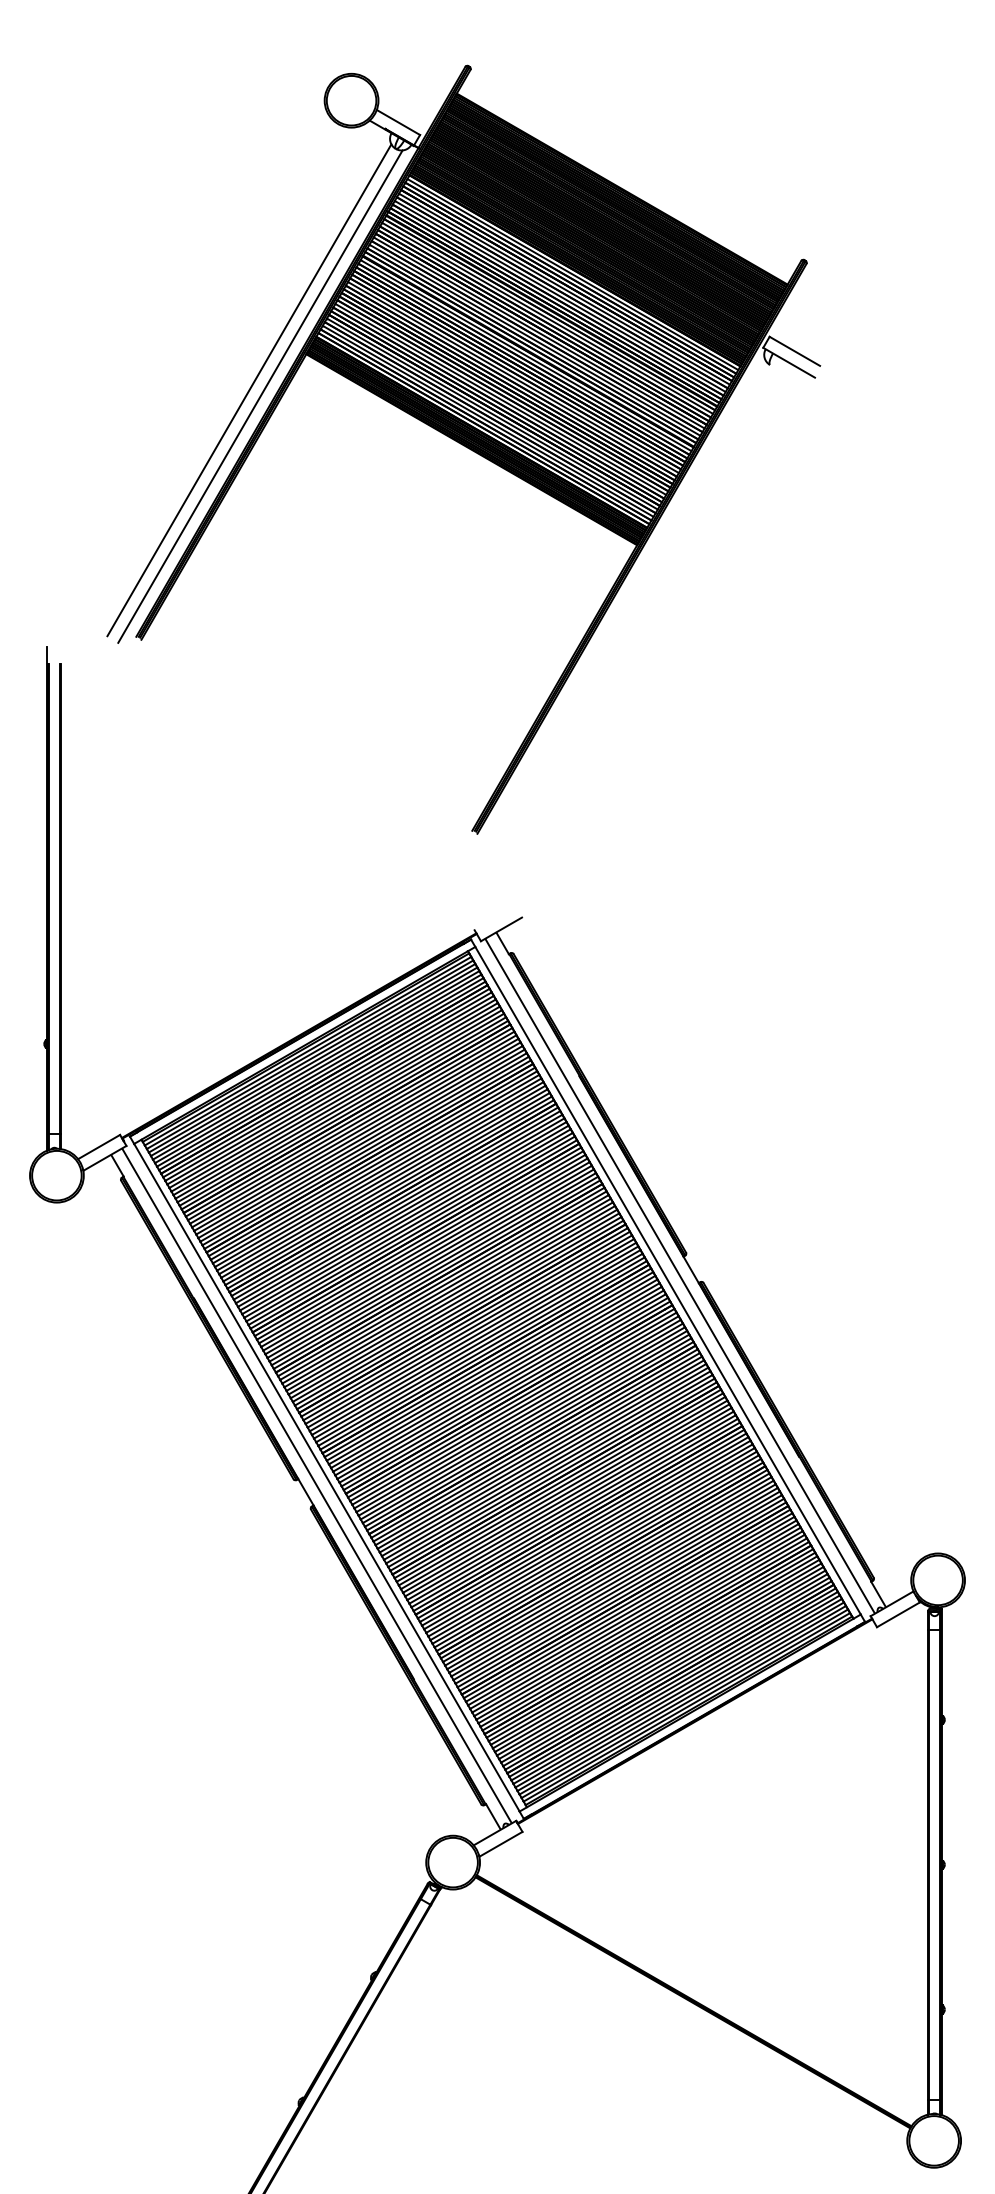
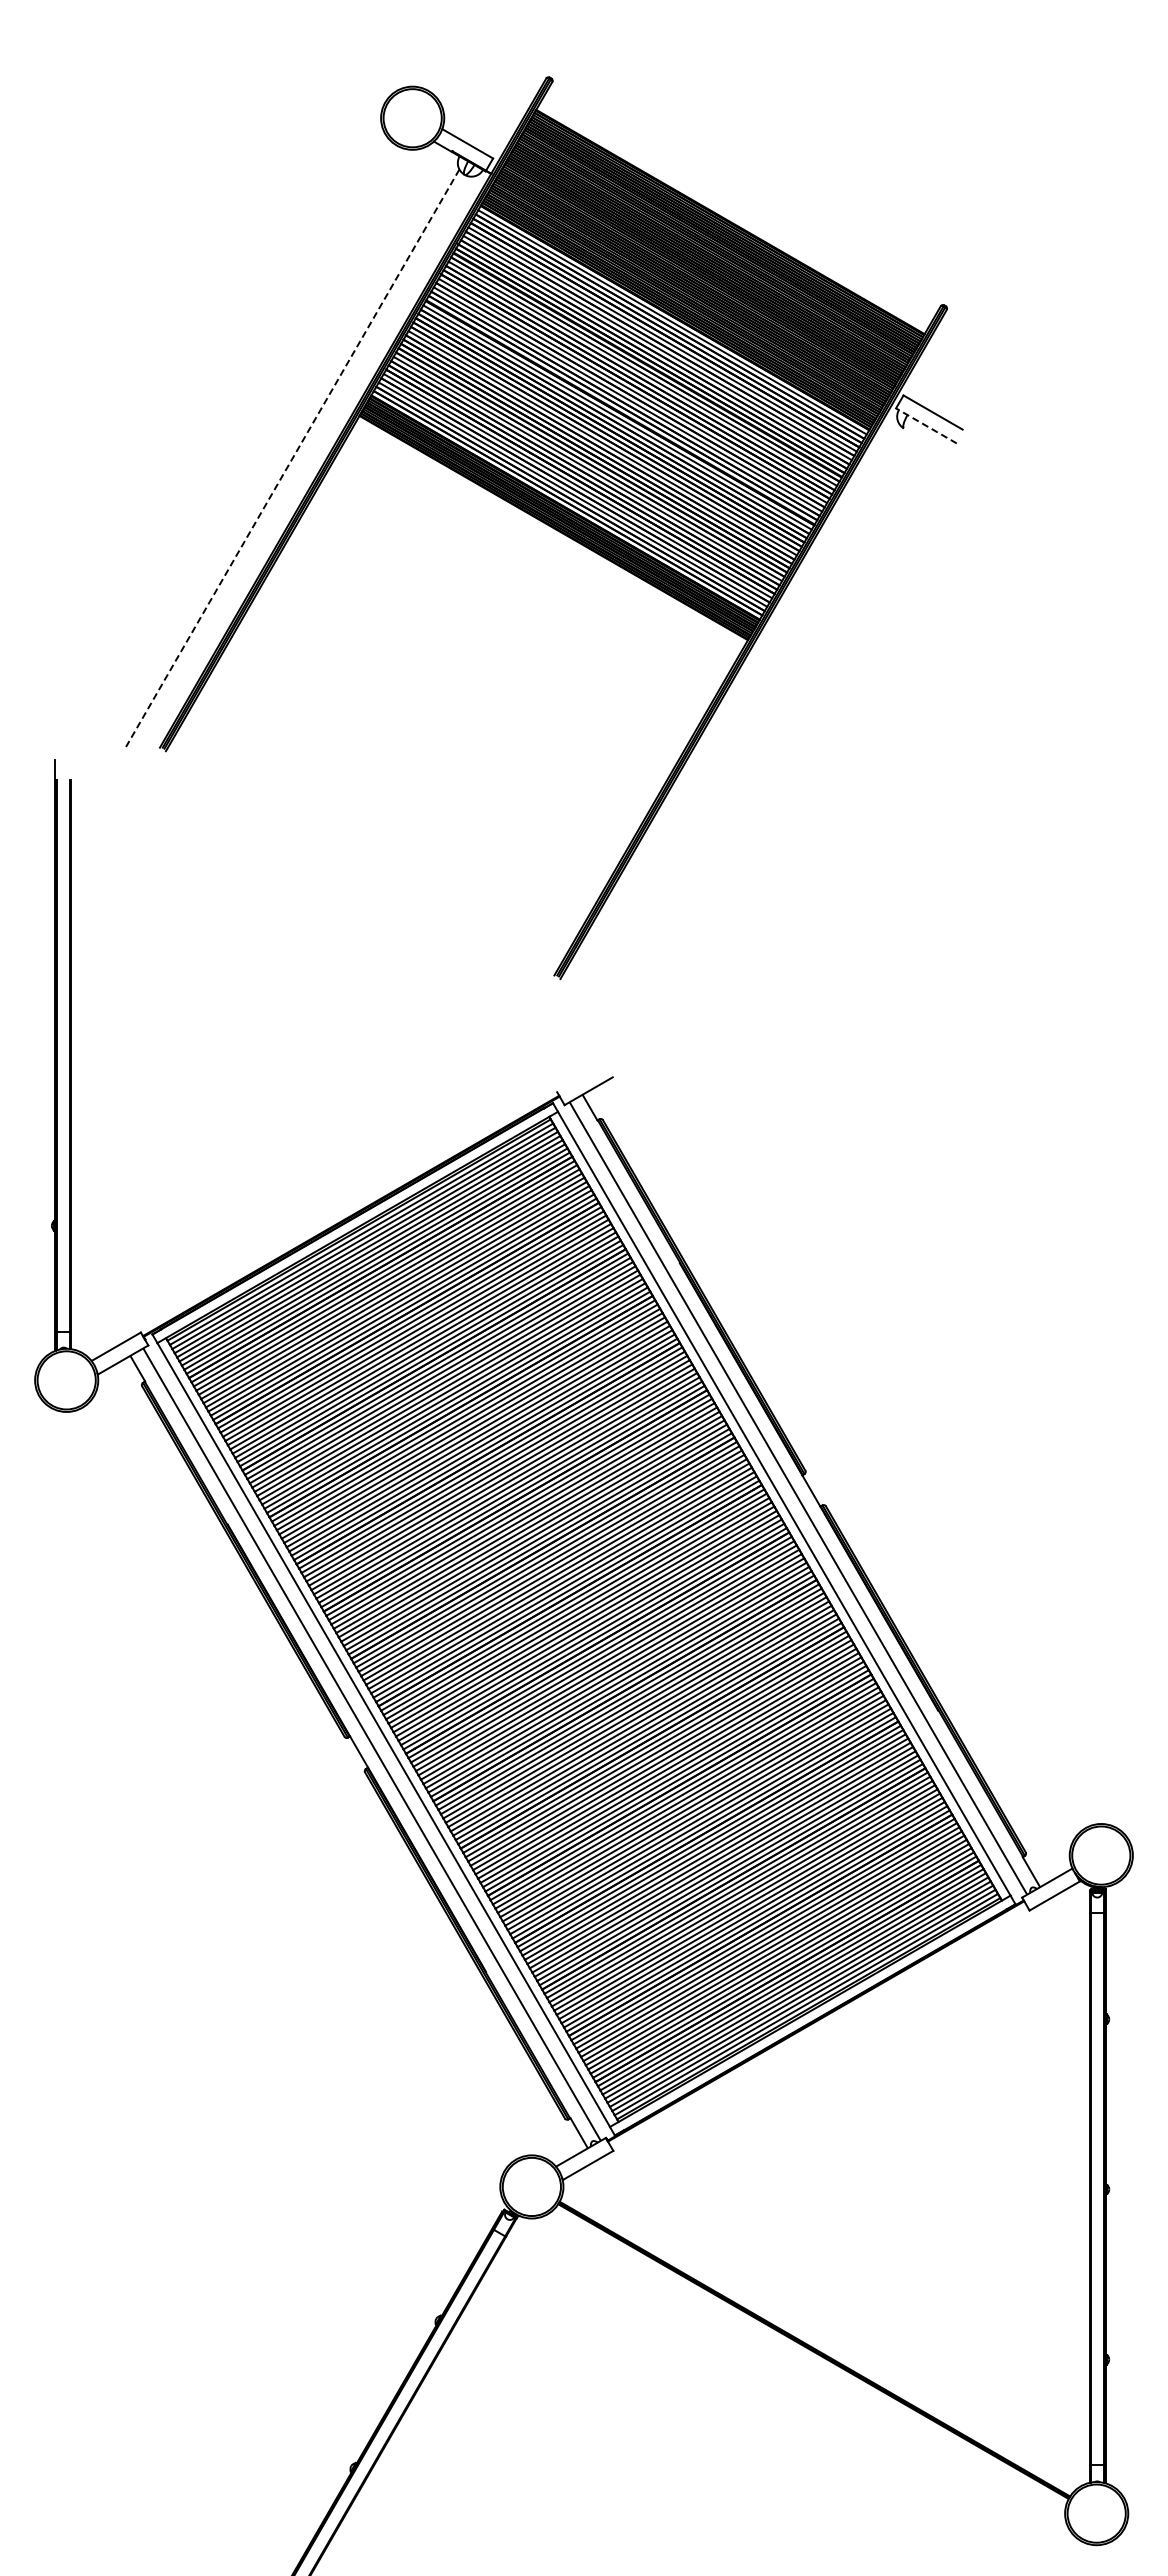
line: (789, 362) -> (926, 425), solid -> dashed
line: (249, 390) -> (292, 458), solid -> dashed
line: (260, 396) -> (305, 465), removed

